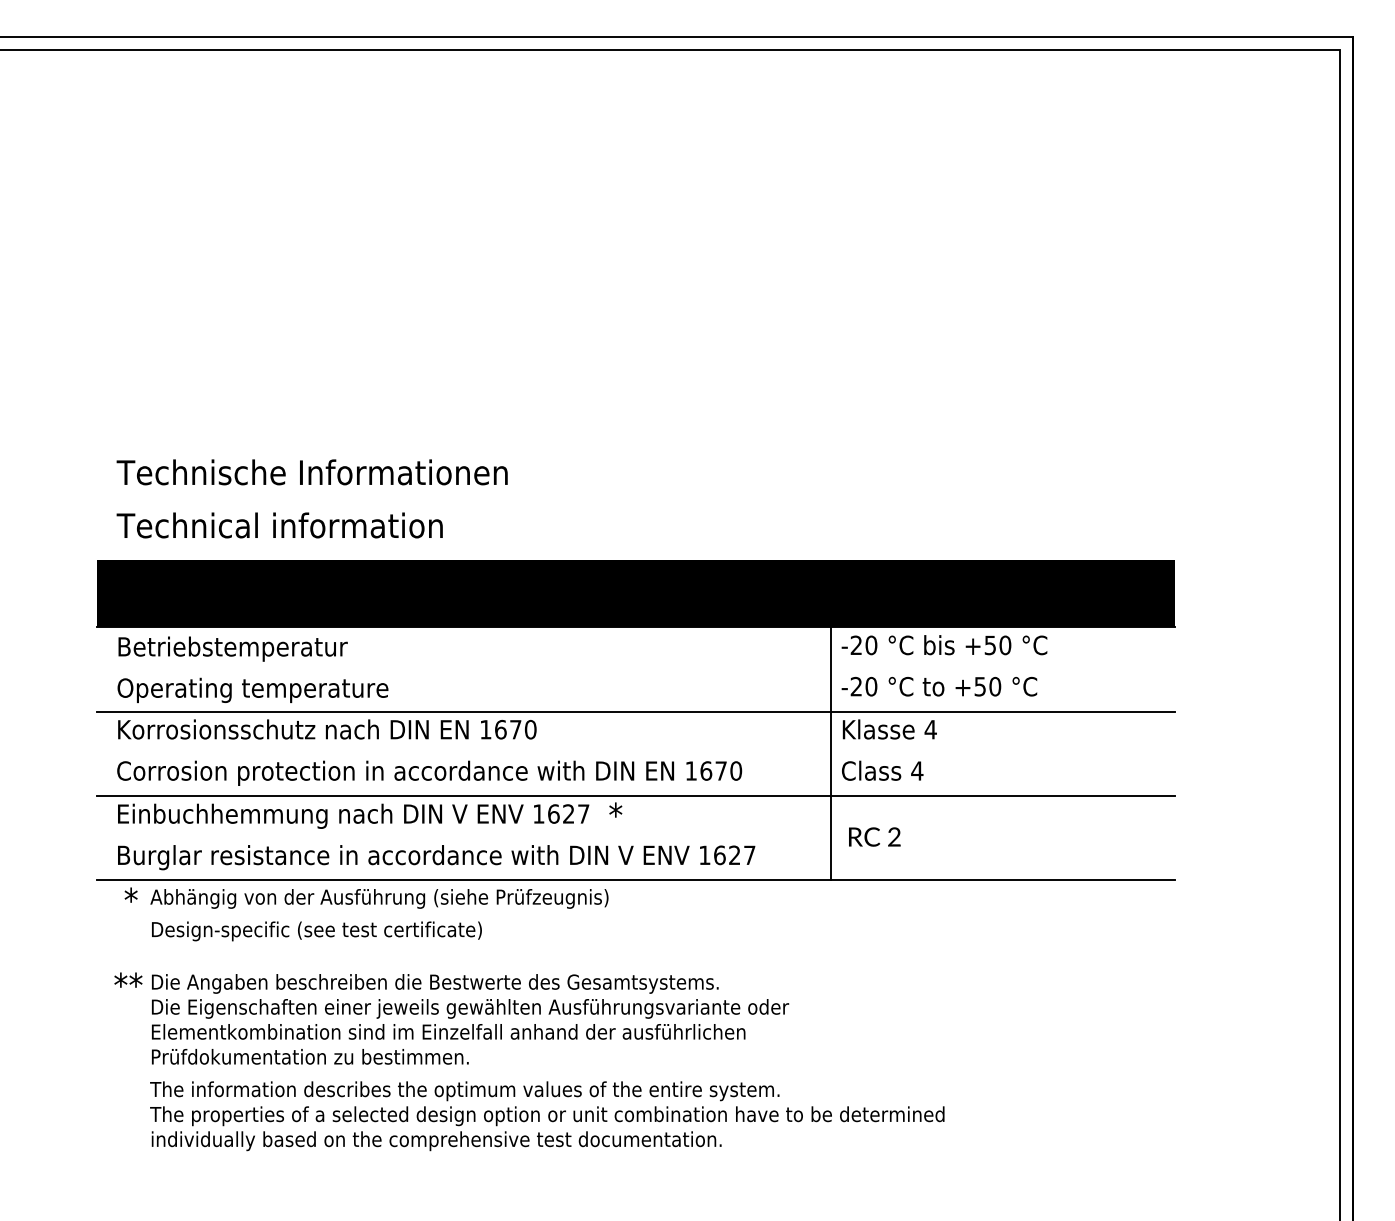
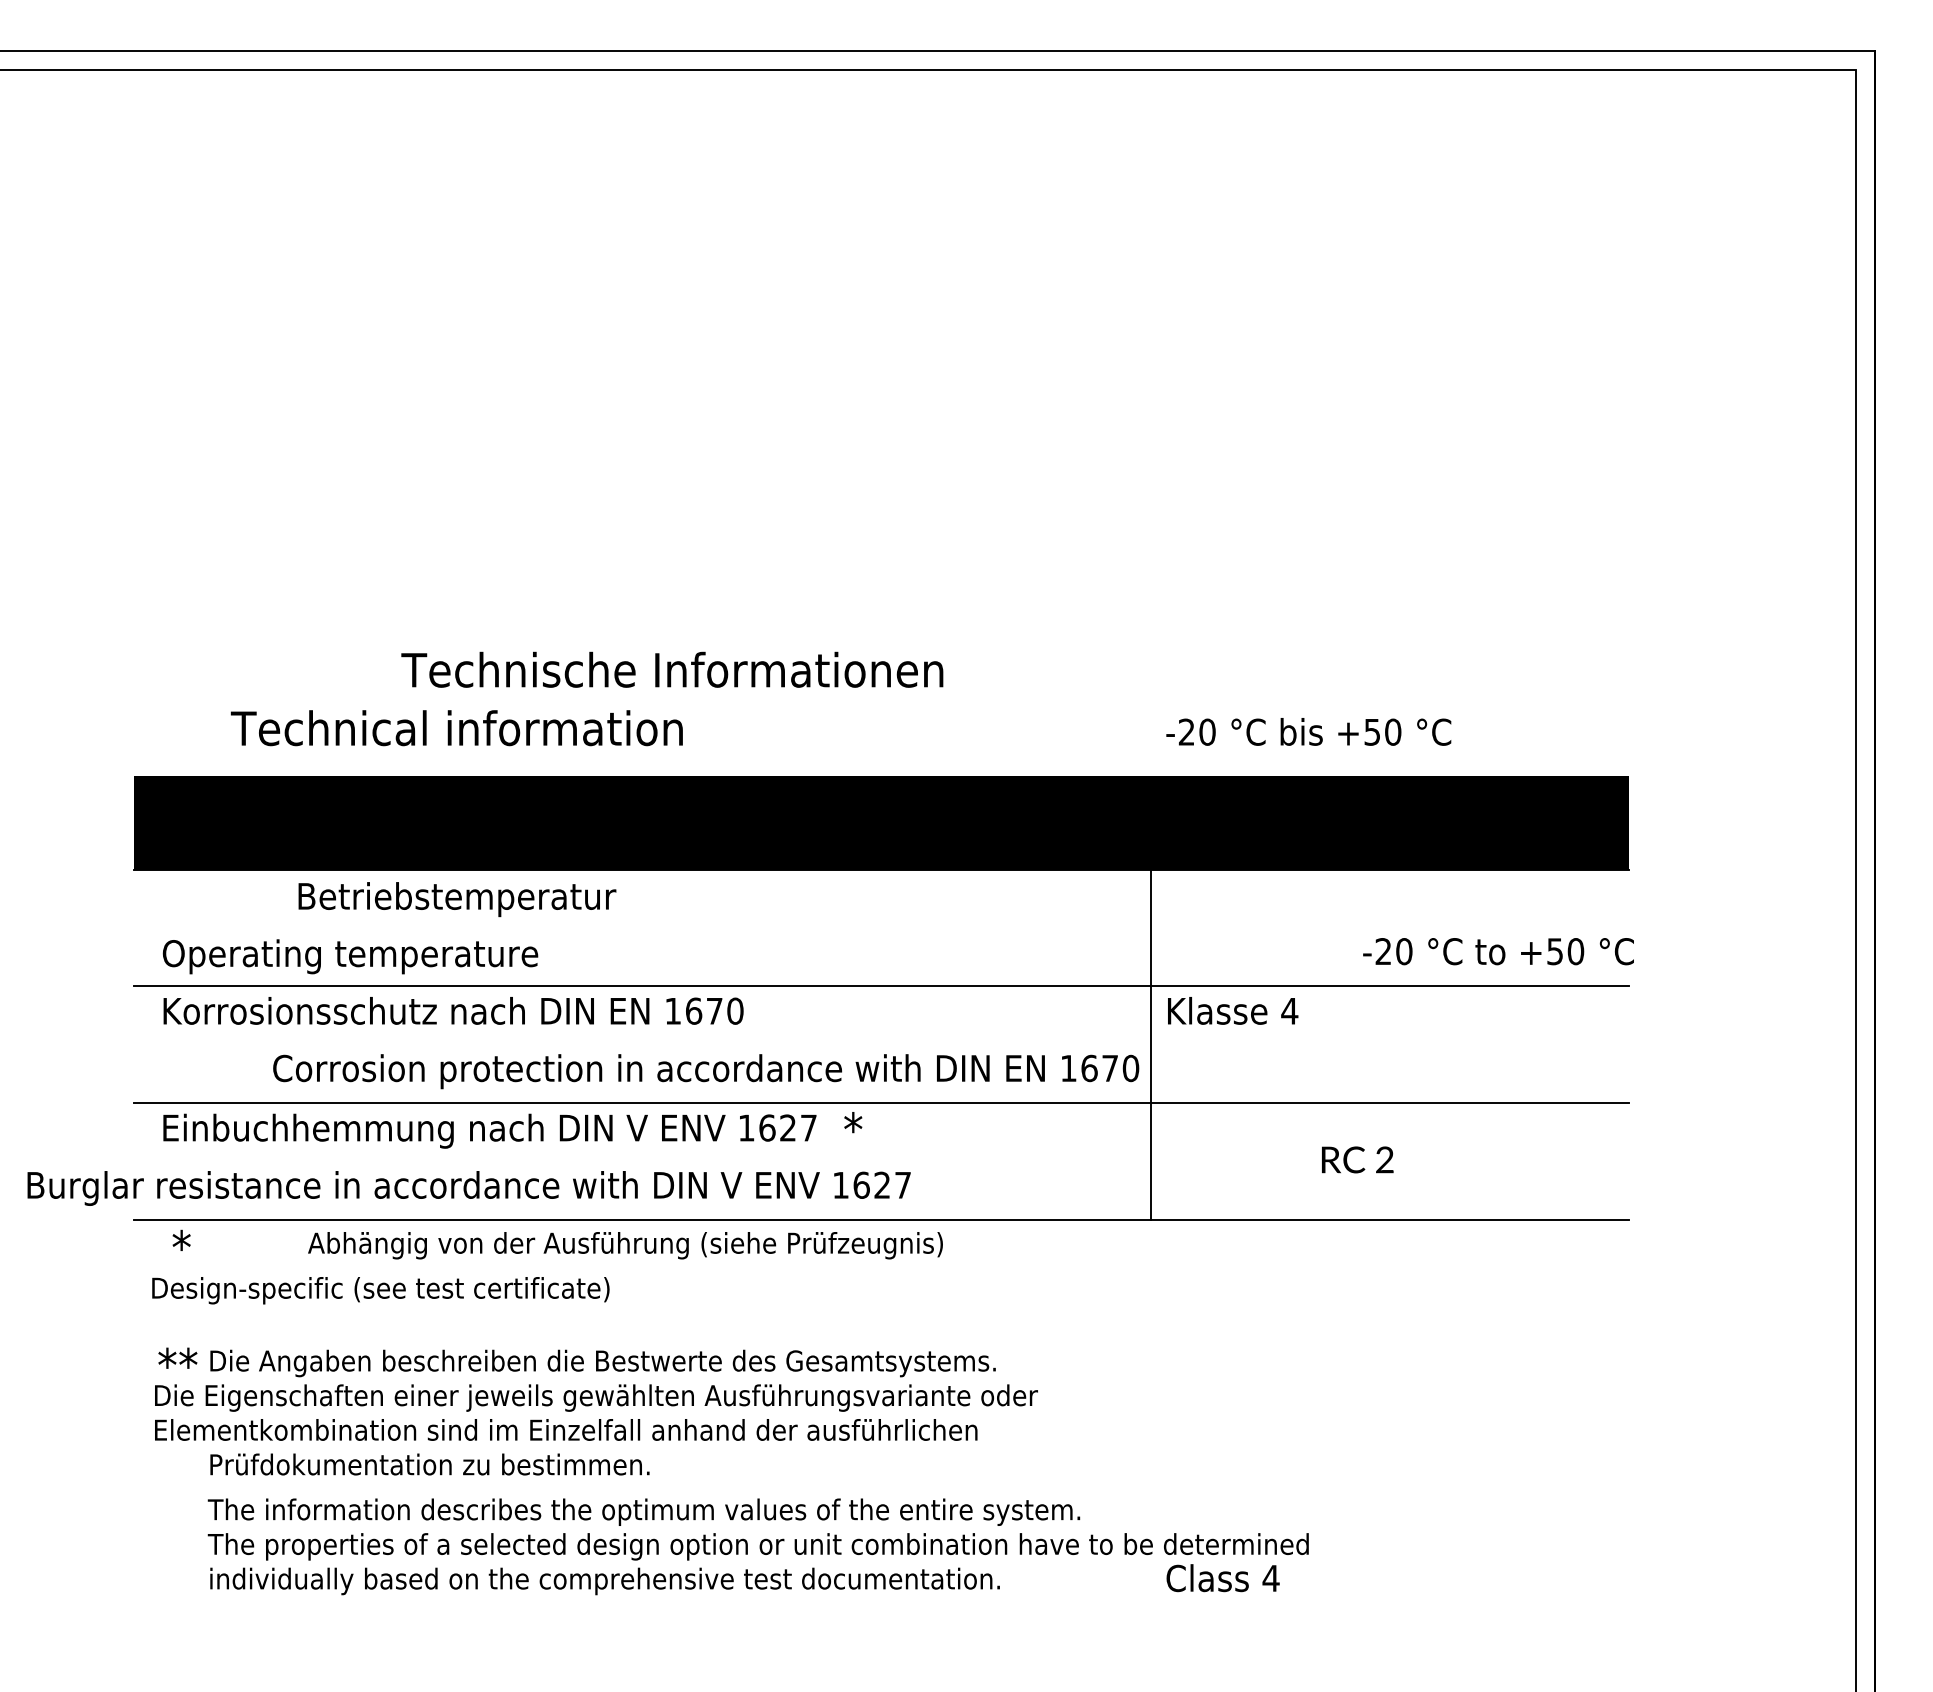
text: (311, 472) -> (671, 670), moved
text: (279, 525) -> (456, 728), moved
text: (944, 645) -> (1308, 732), moved
text: (232, 648) -> (456, 898), moved
text: (939, 686) -> (1498, 951), moved
text: (882, 770) -> (1222, 1577), moved
text: (429, 772) -> (705, 1070), moved
text: (874, 836) -> (1357, 1159), moved
text: (436, 857) -> (468, 1188), moved
text: (379, 898) -> (625, 1245), moved
text: (316, 931) -> (380, 1290), moved
text: (470, 1019) -> (596, 1412), moved

